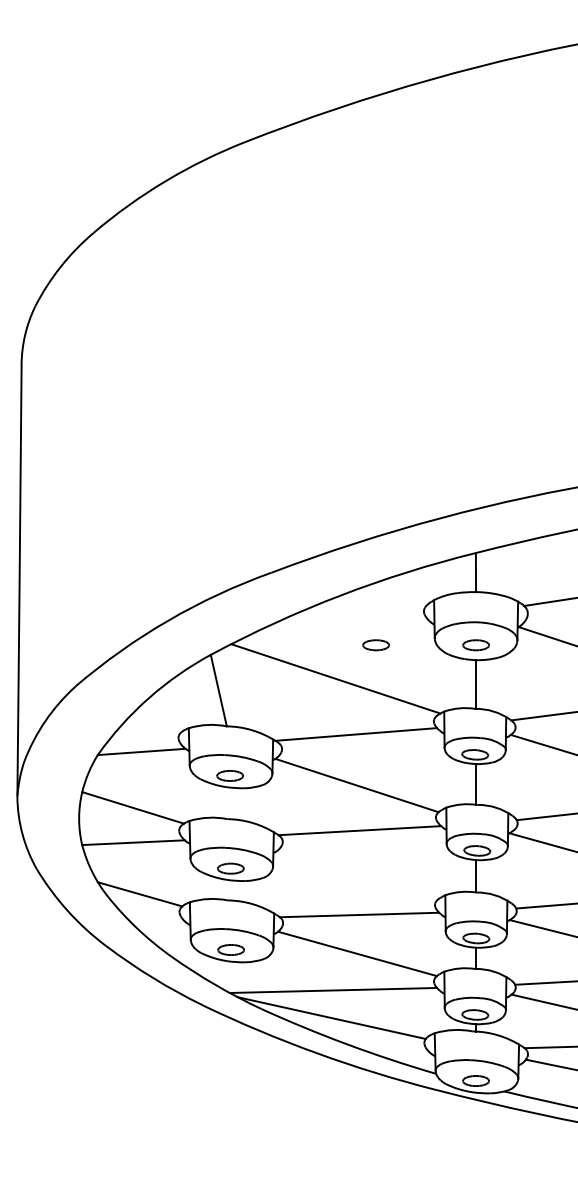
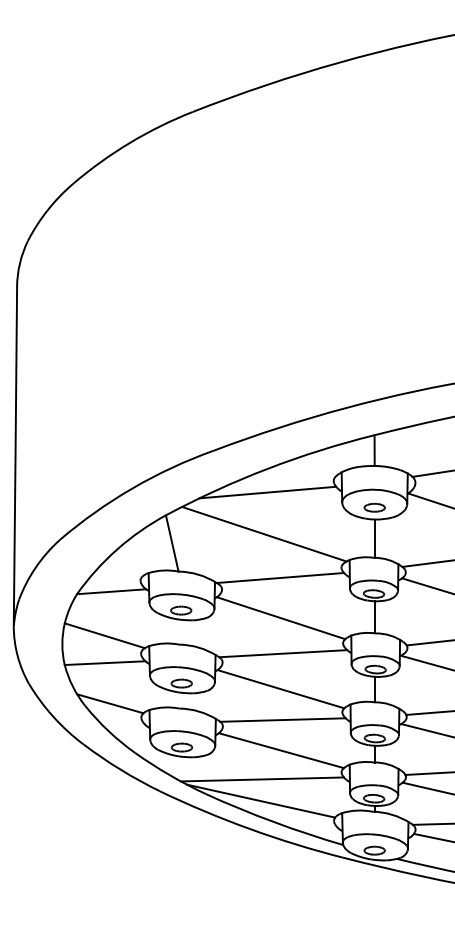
line: (340, 625) -> (268, 492), added
part: (375, 645) -> (295, 507), removed
line: (356, 875) -> (280, 688), added

